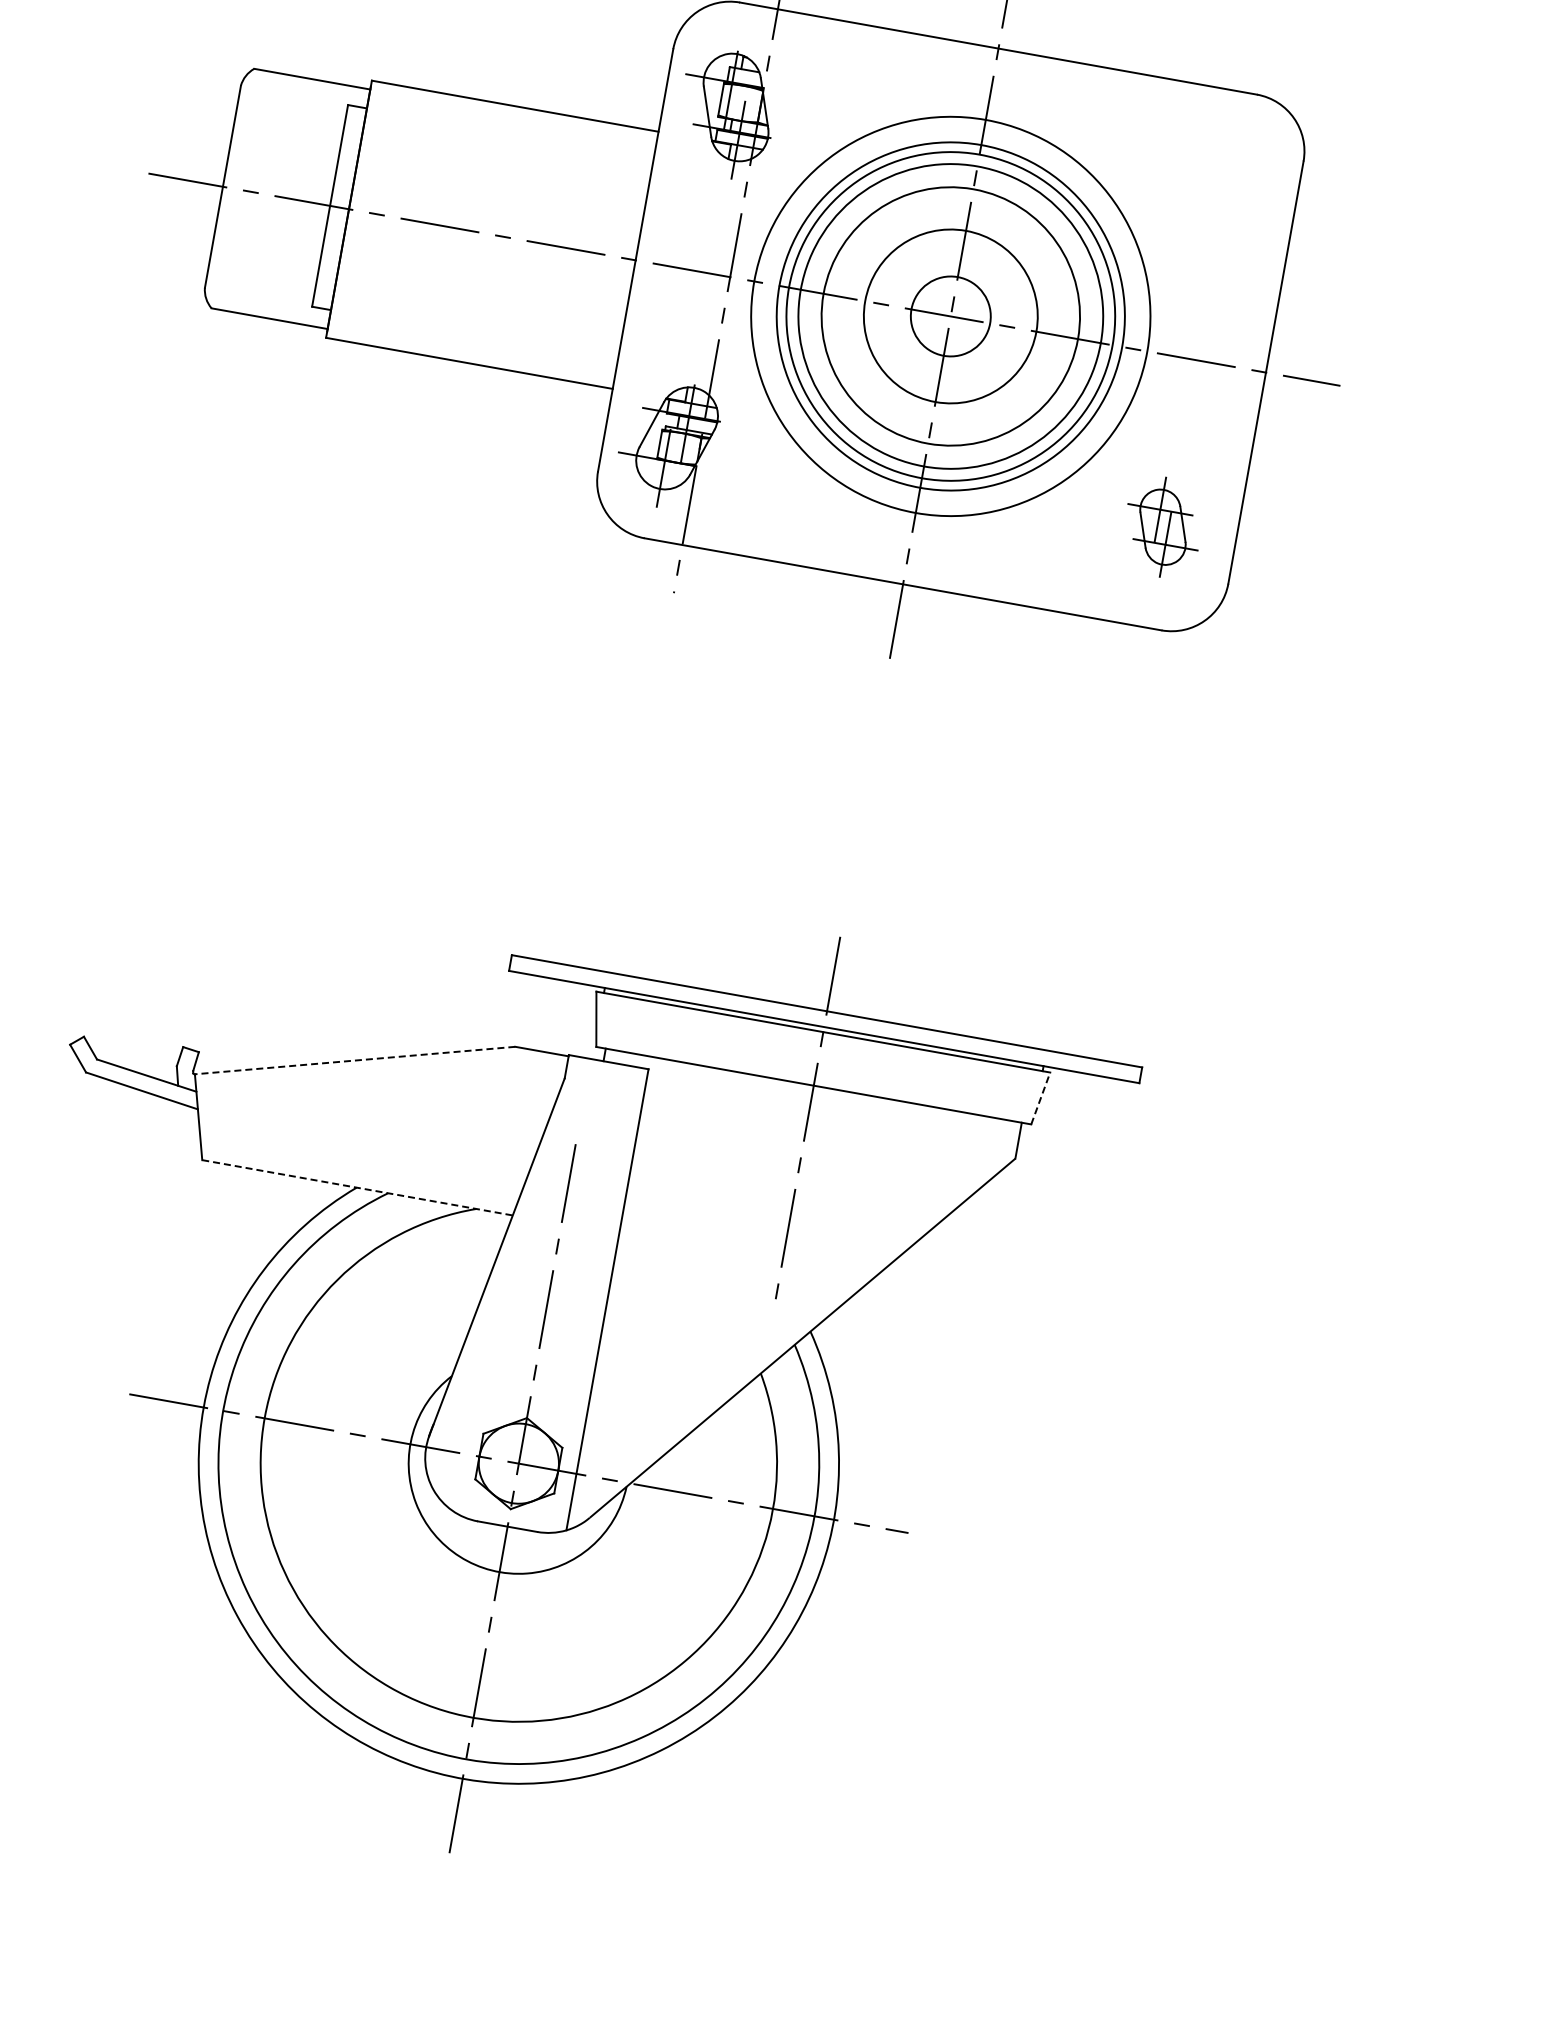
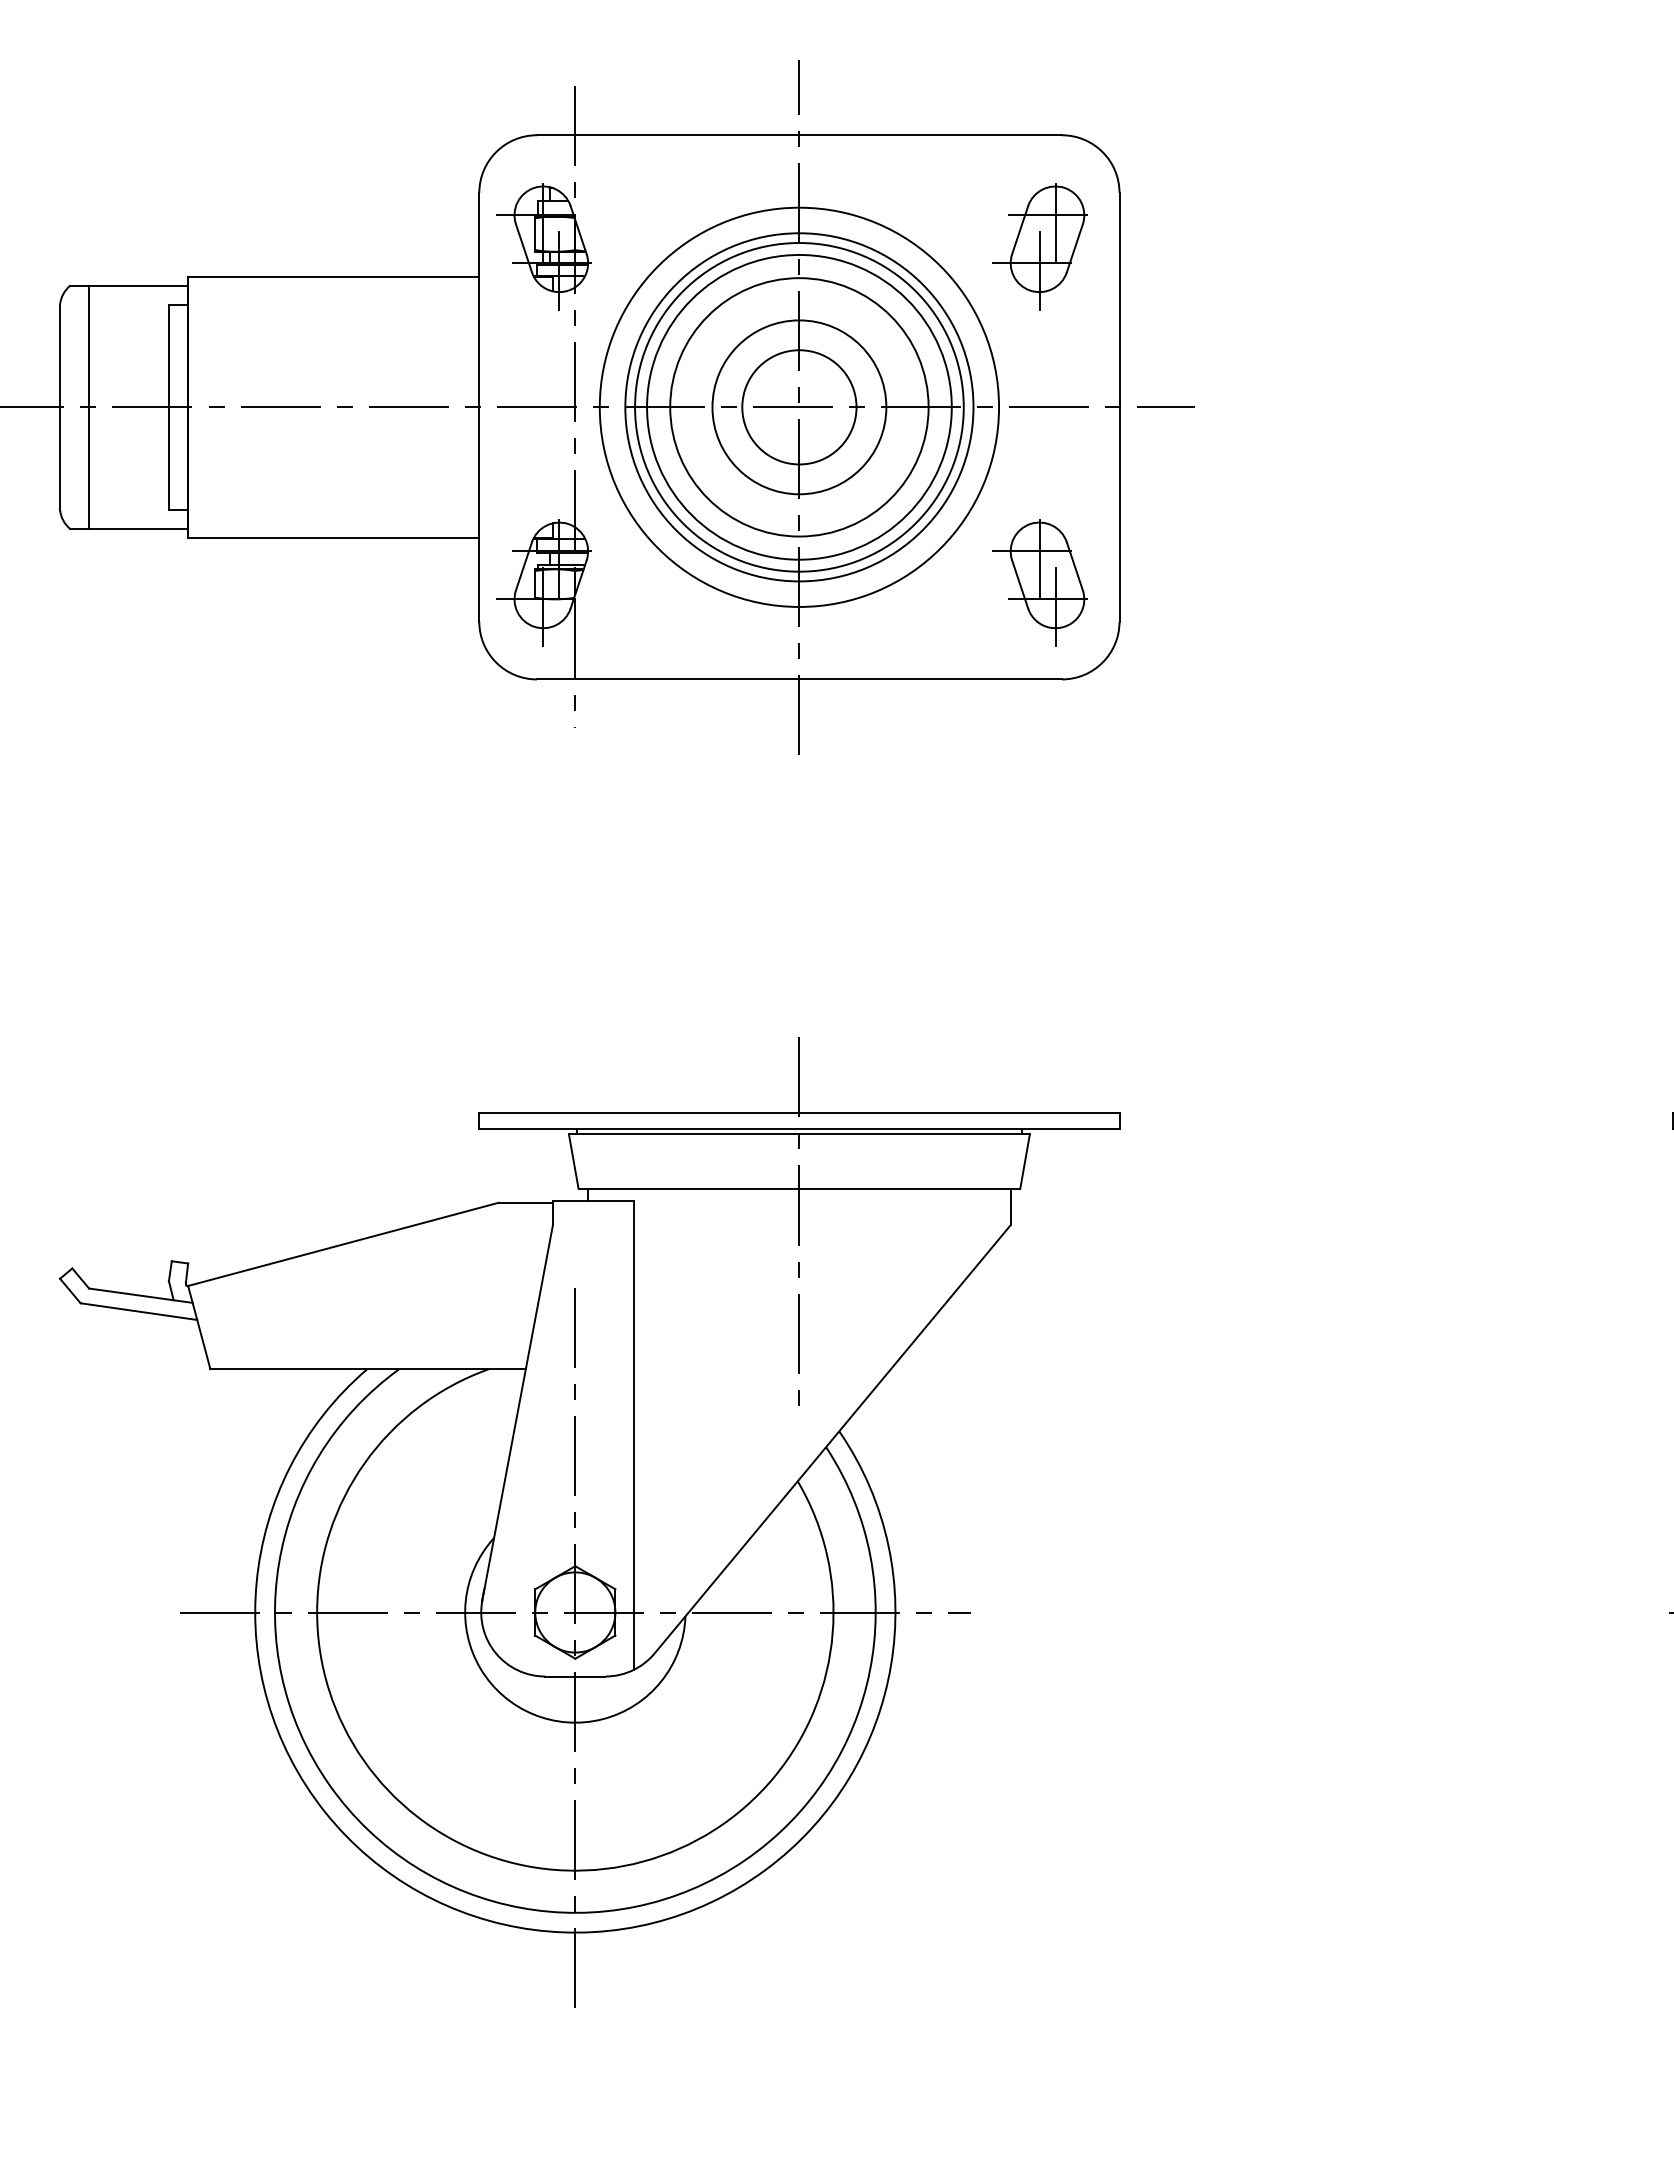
line: (252, 191) -> (89, 406), added
part: (1215, 200) -> (1039, 246), added
circle: (950, 316) -> (799, 407), size x1.43
part: (1156, 531) -> (1039, 582), size x1.43
line: (355, 1060) -> (343, 1244), dashed -> solid
line: (1041, 1098) -> (1025, 1161), dashed -> solid
line: (357, 1188) -> (368, 1369), dashed -> solid

